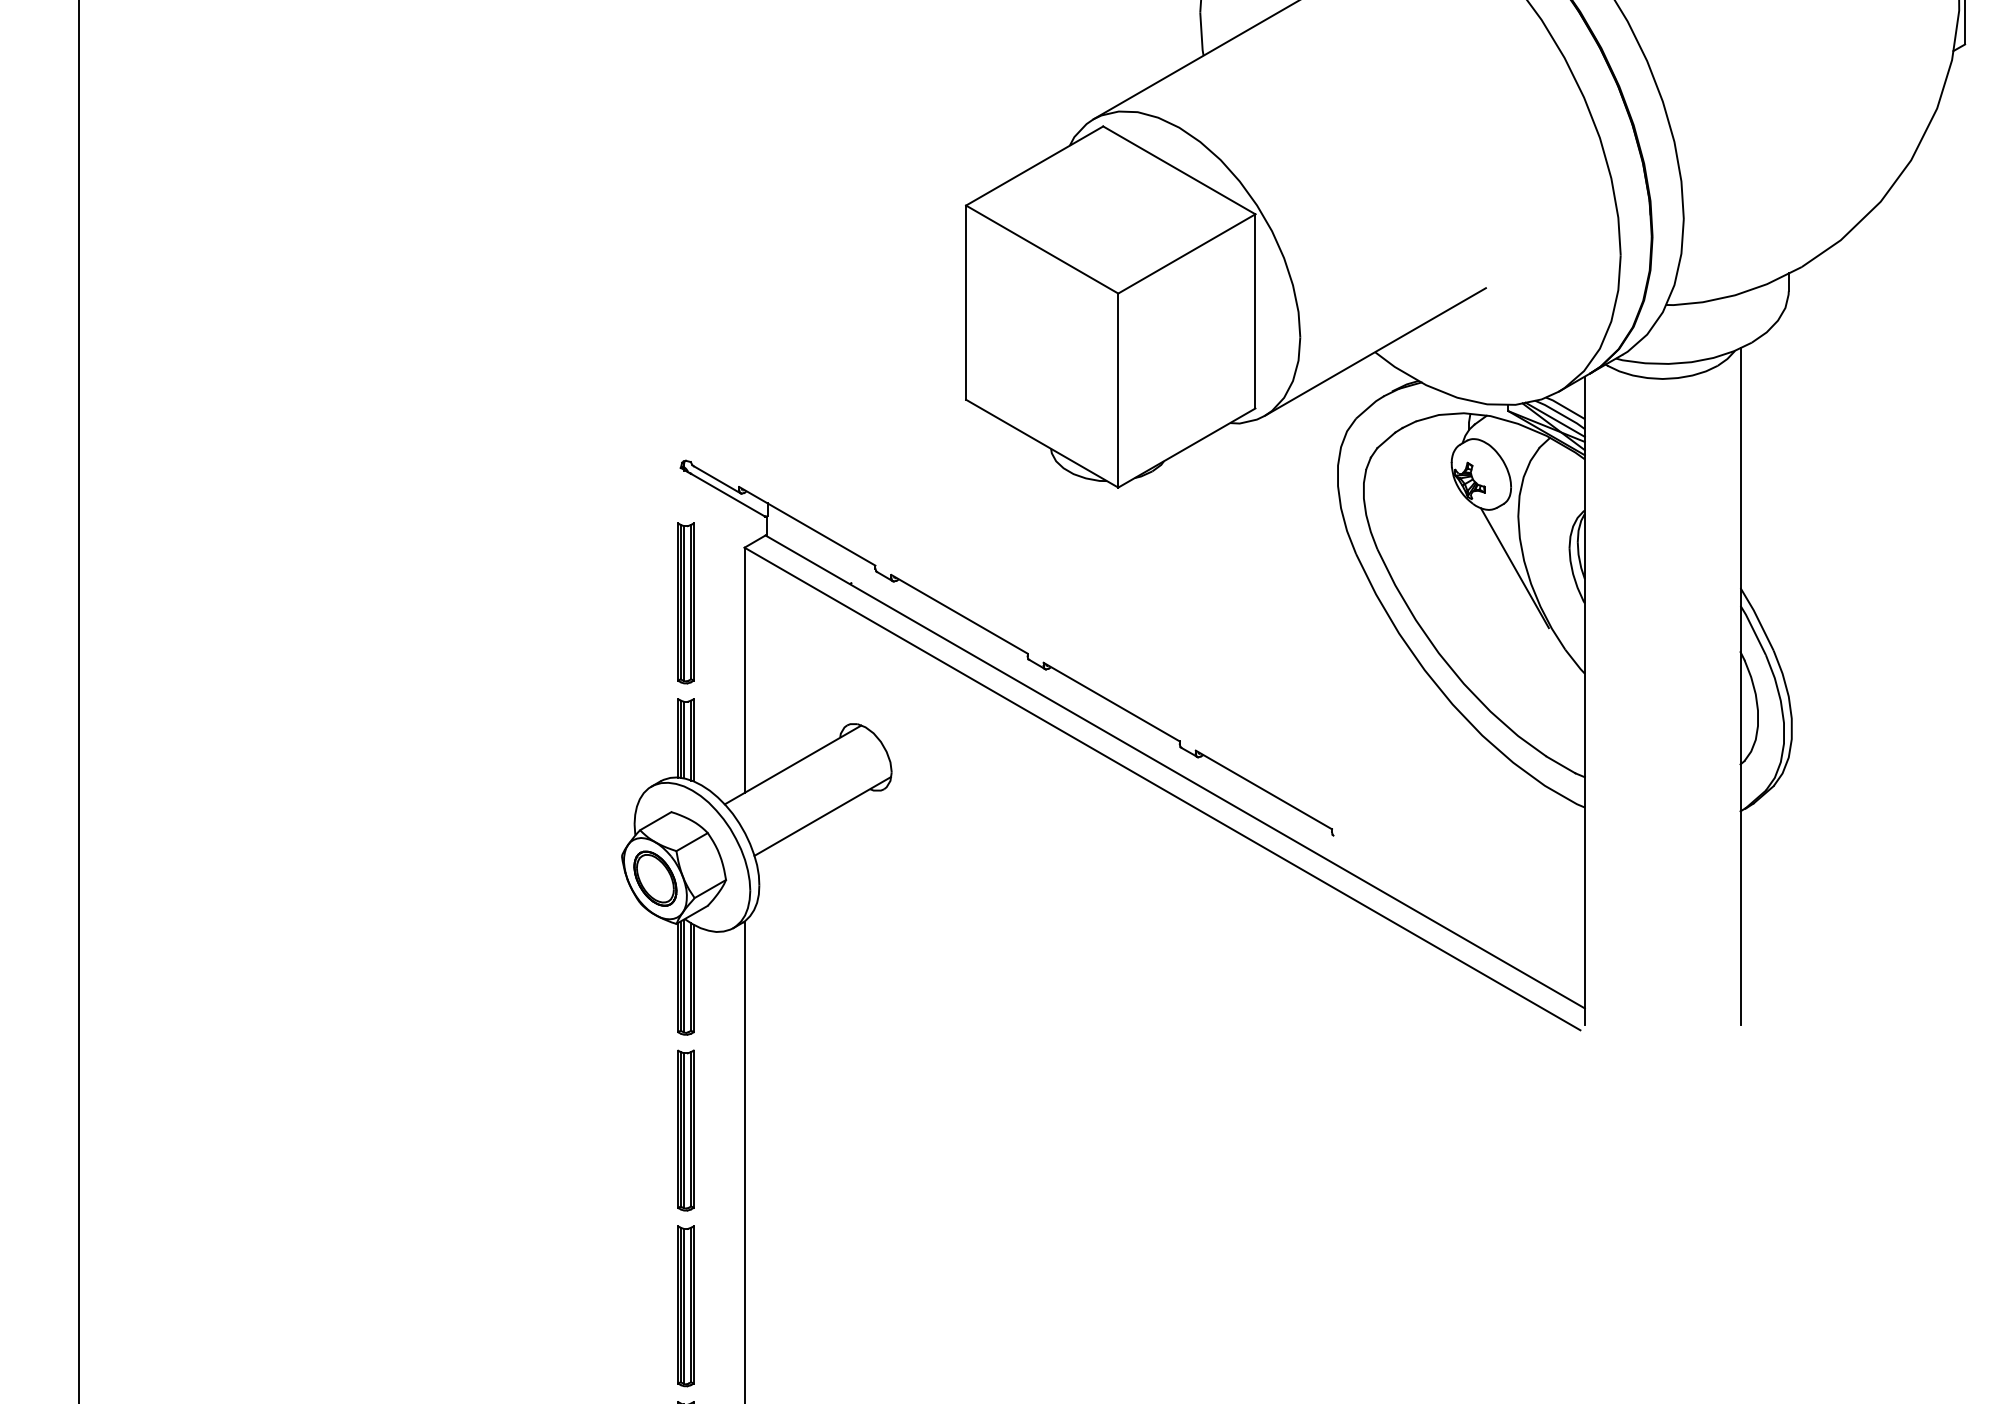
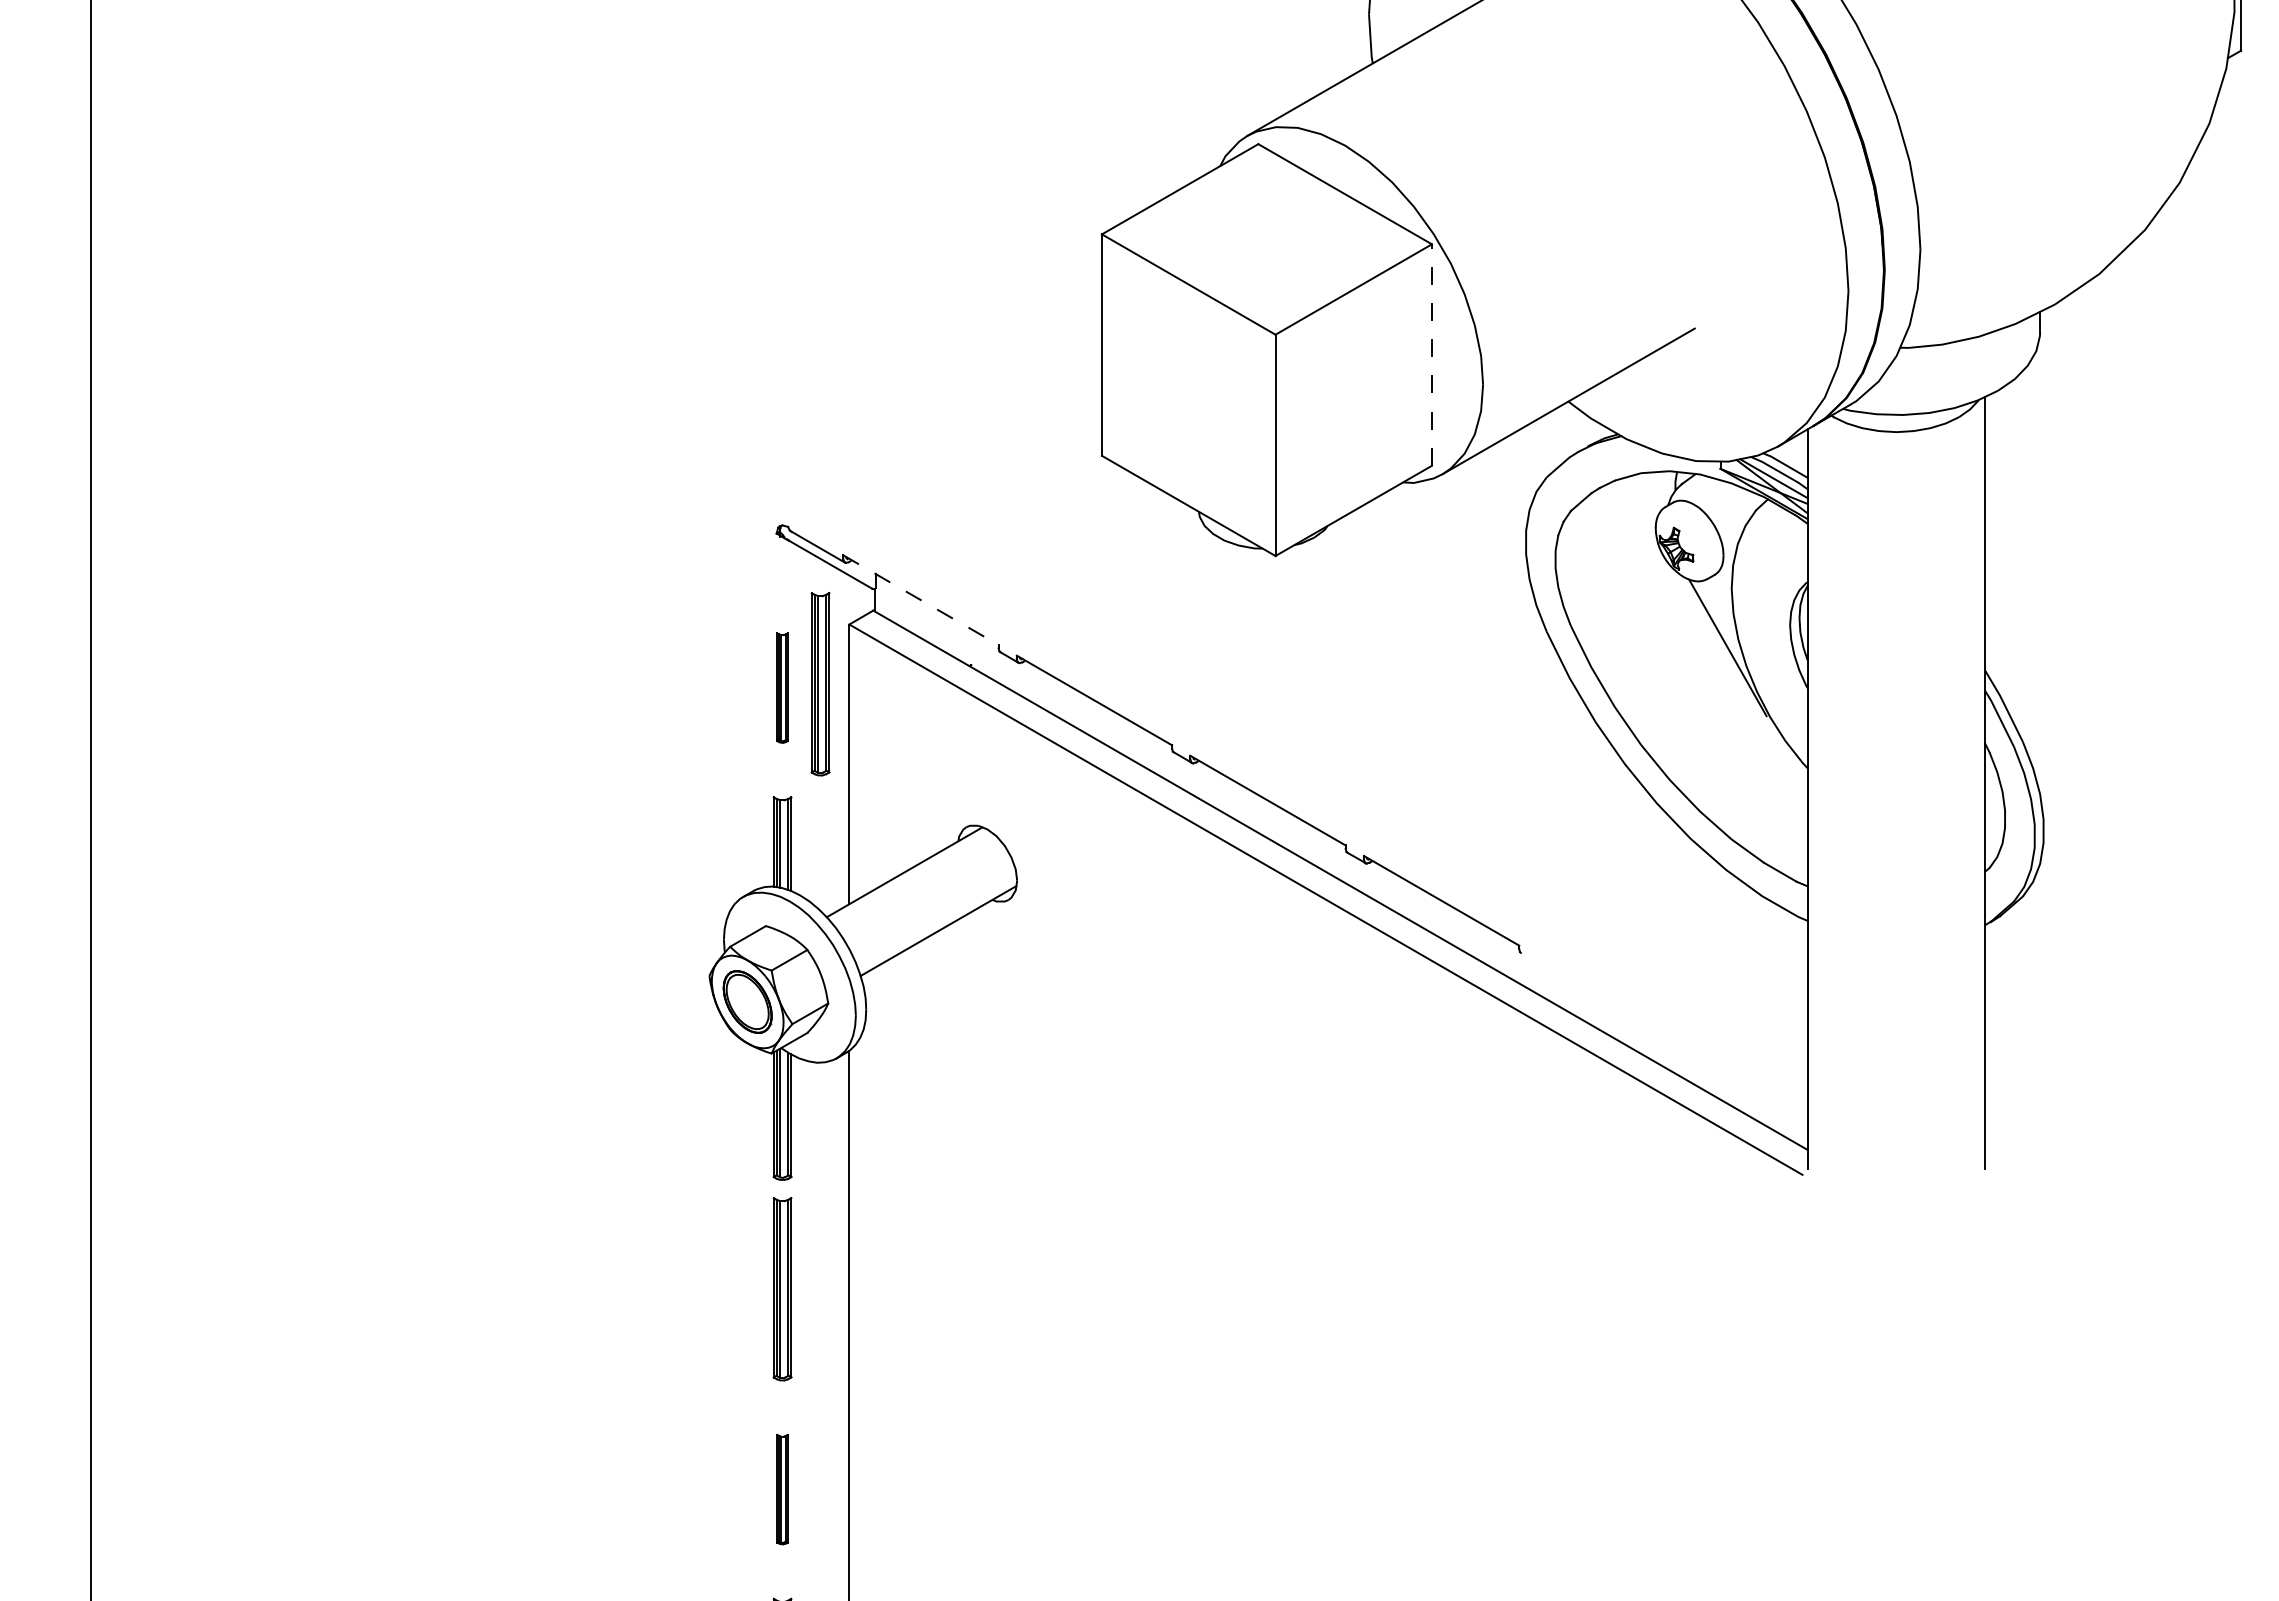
line: (1255, 311) -> (1431, 355), solid -> dashed
line: (806, 526) -> (920, 600), solid -> dashed
part: (719, 600) -> (820, 684), added
part: (685, 602) -> (782, 687), size x0.6
part: (685, 1306) -> (782, 1489), size x0.6

